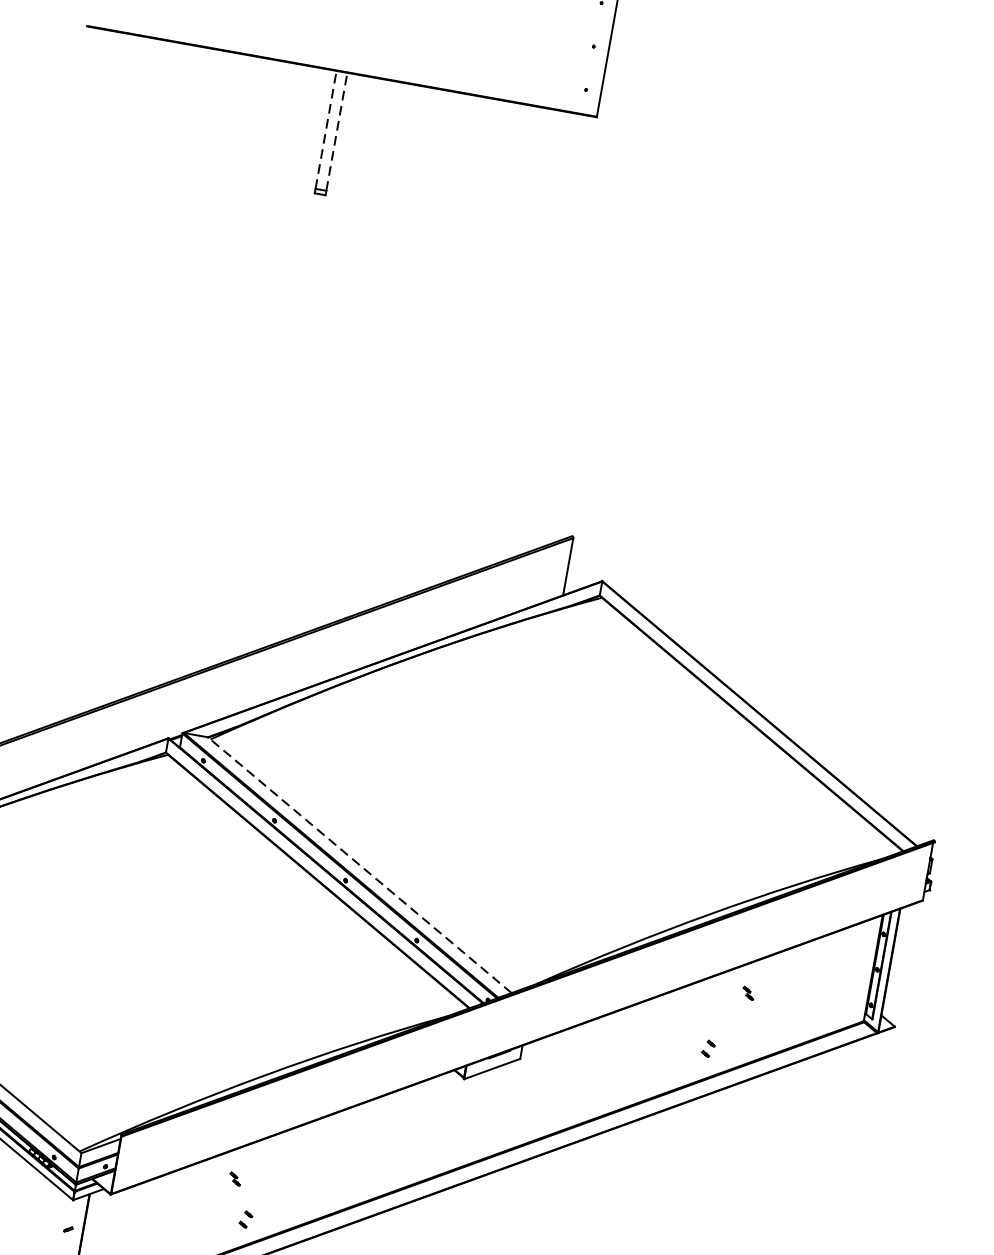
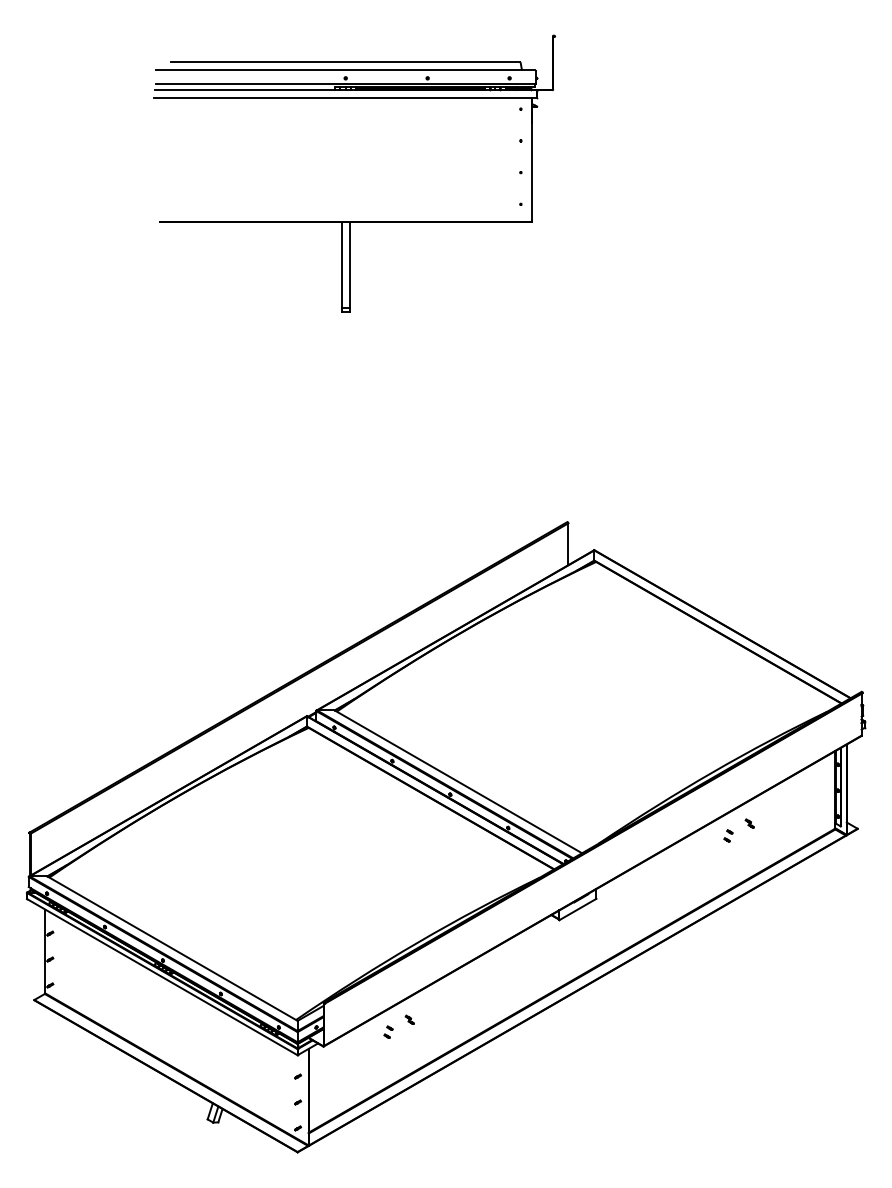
line: (325, 128) -> (341, 264), dashed -> solid
line: (336, 130) -> (349, 264), dashed -> solid
line: (360, 864) -> (458, 781), dashed -> solid
part: (708, 1048) -> (728, 835), moved
part: (246, 1218) -> (388, 1031), moved

